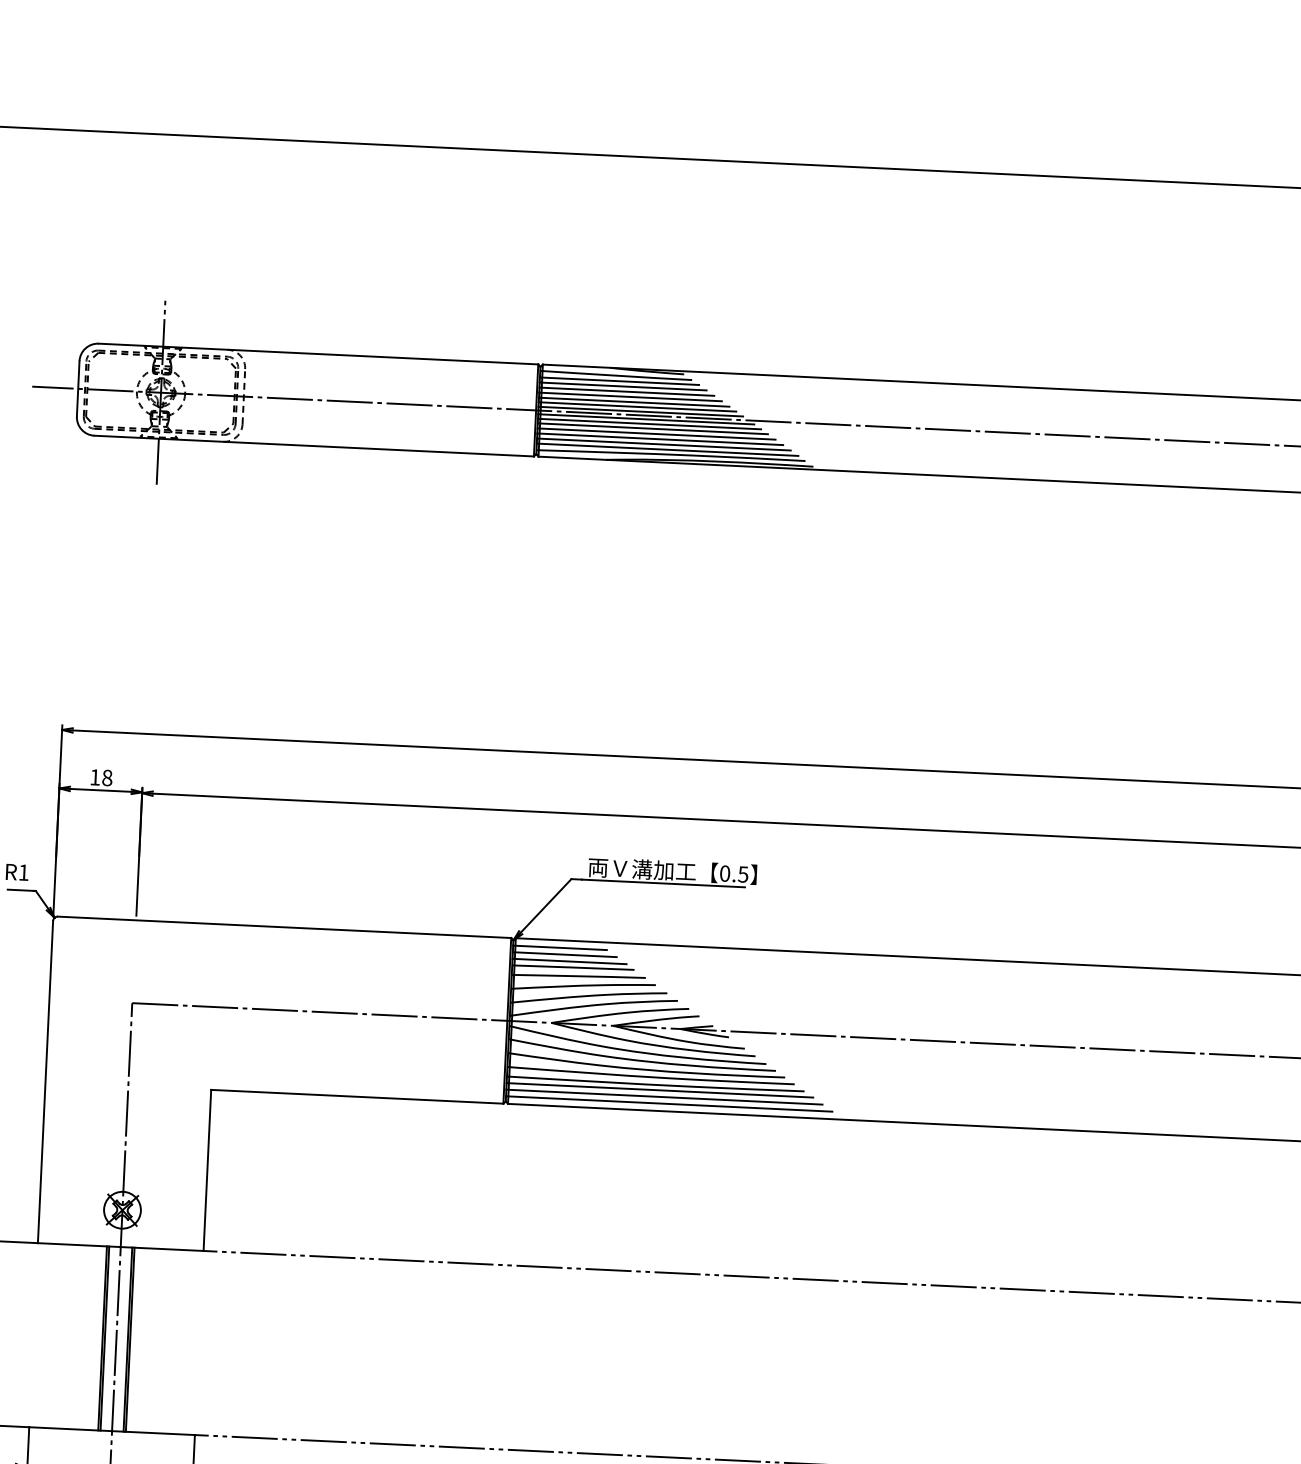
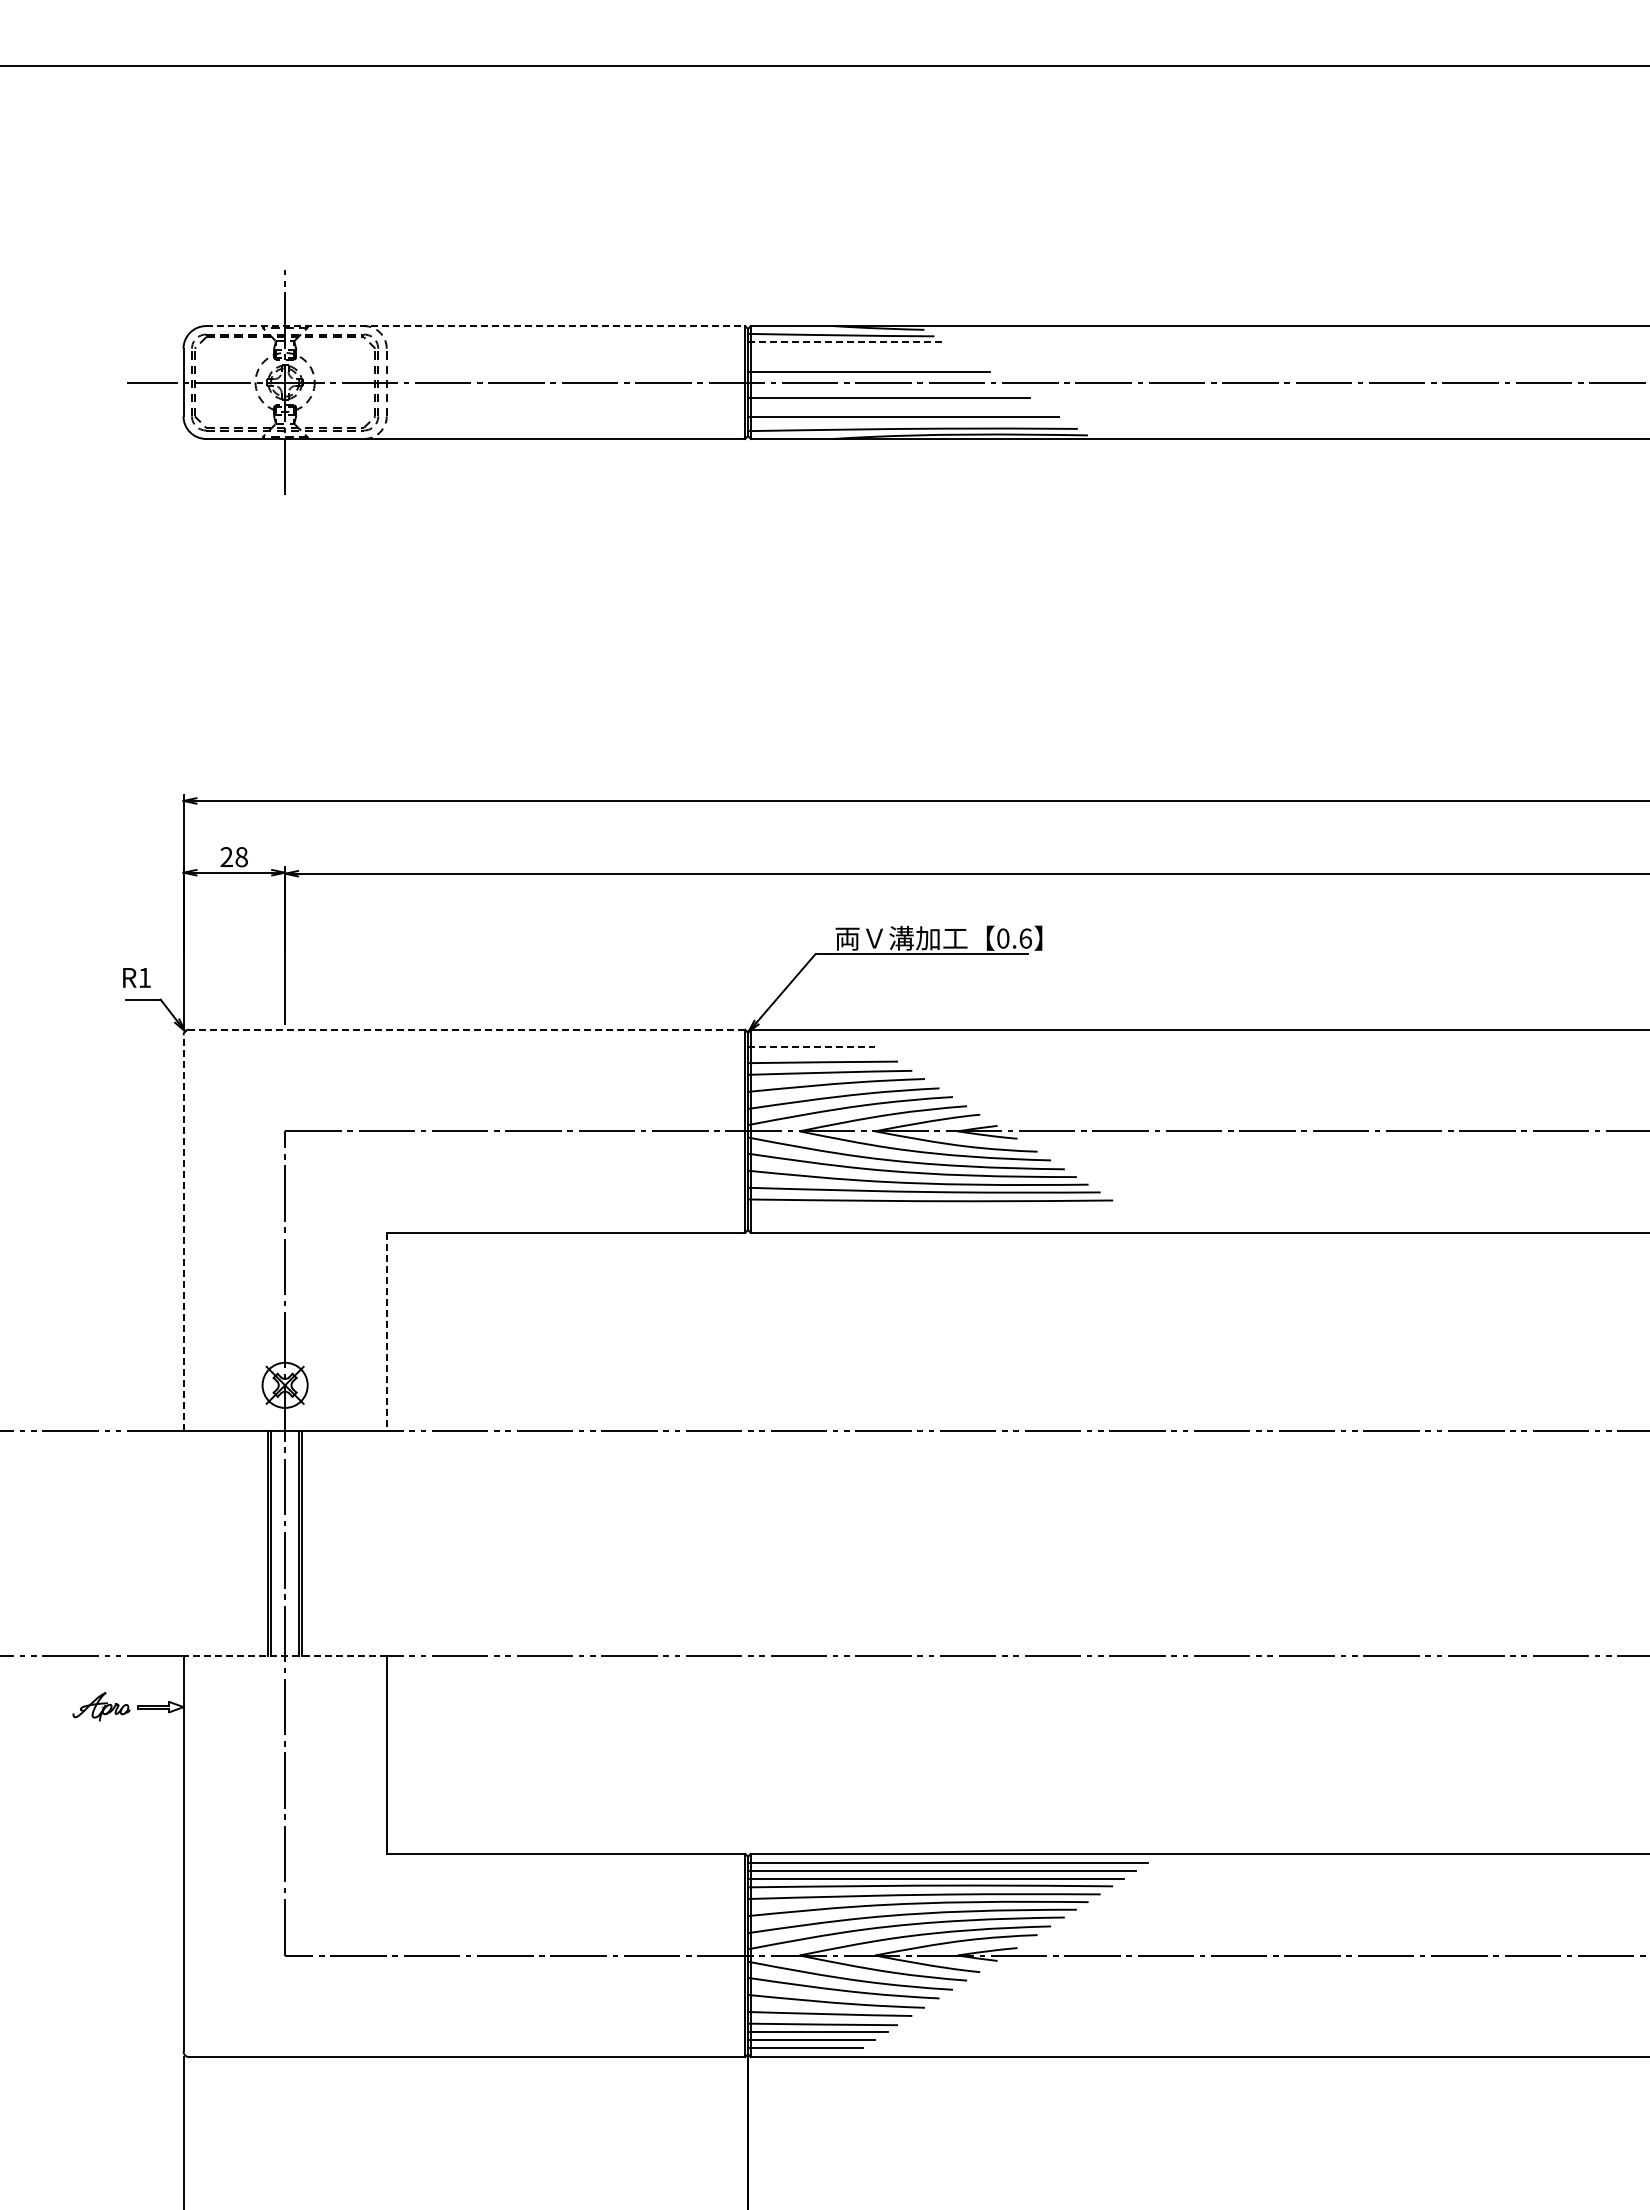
line: (318, 354) -> (475, 326), solid -> dashed
line: (619, 380) -> (845, 341), solid -> dashed
line: (623, 386) -> (850, 348), removed
line: (627, 391) -> (855, 354), removed
line: (630, 396) -> (860, 360), removed
line: (633, 401) -> (864, 366), removed
line: (640, 411) -> (873, 377), removed
line: (646, 419) -> (880, 387), removed
line: (649, 423) -> (884, 392), removed
line: (656, 434) -> (893, 404), removed
line: (659, 439) -> (898, 410), removed
line: (667, 450) -> (908, 423), removed
text: (95, 776) -> (226, 856), 18 -> 28
text: (743, 874) -> (1025, 938), 0.5 -> 0.6
line: (284, 927) -> (466, 1029), solid -> dashed
line: (560, 947) -> (805, 1038), removed
line: (564, 955) -> (811, 1047), solid -> dashed
line: (569, 961) -> (817, 1055), removed
line: (45, 1081) -> (183, 1232), solid -> dashed
line: (660, 1090) -> (936, 1207), removed
line: (664, 1097) -> (941, 1215), removed
line: (669, 1103) -> (948, 1223), removed
line: (207, 1170) -> (386, 1331), solid -> dashed
line: (112, 1431) -> (285, 1656), solid -> dashed

